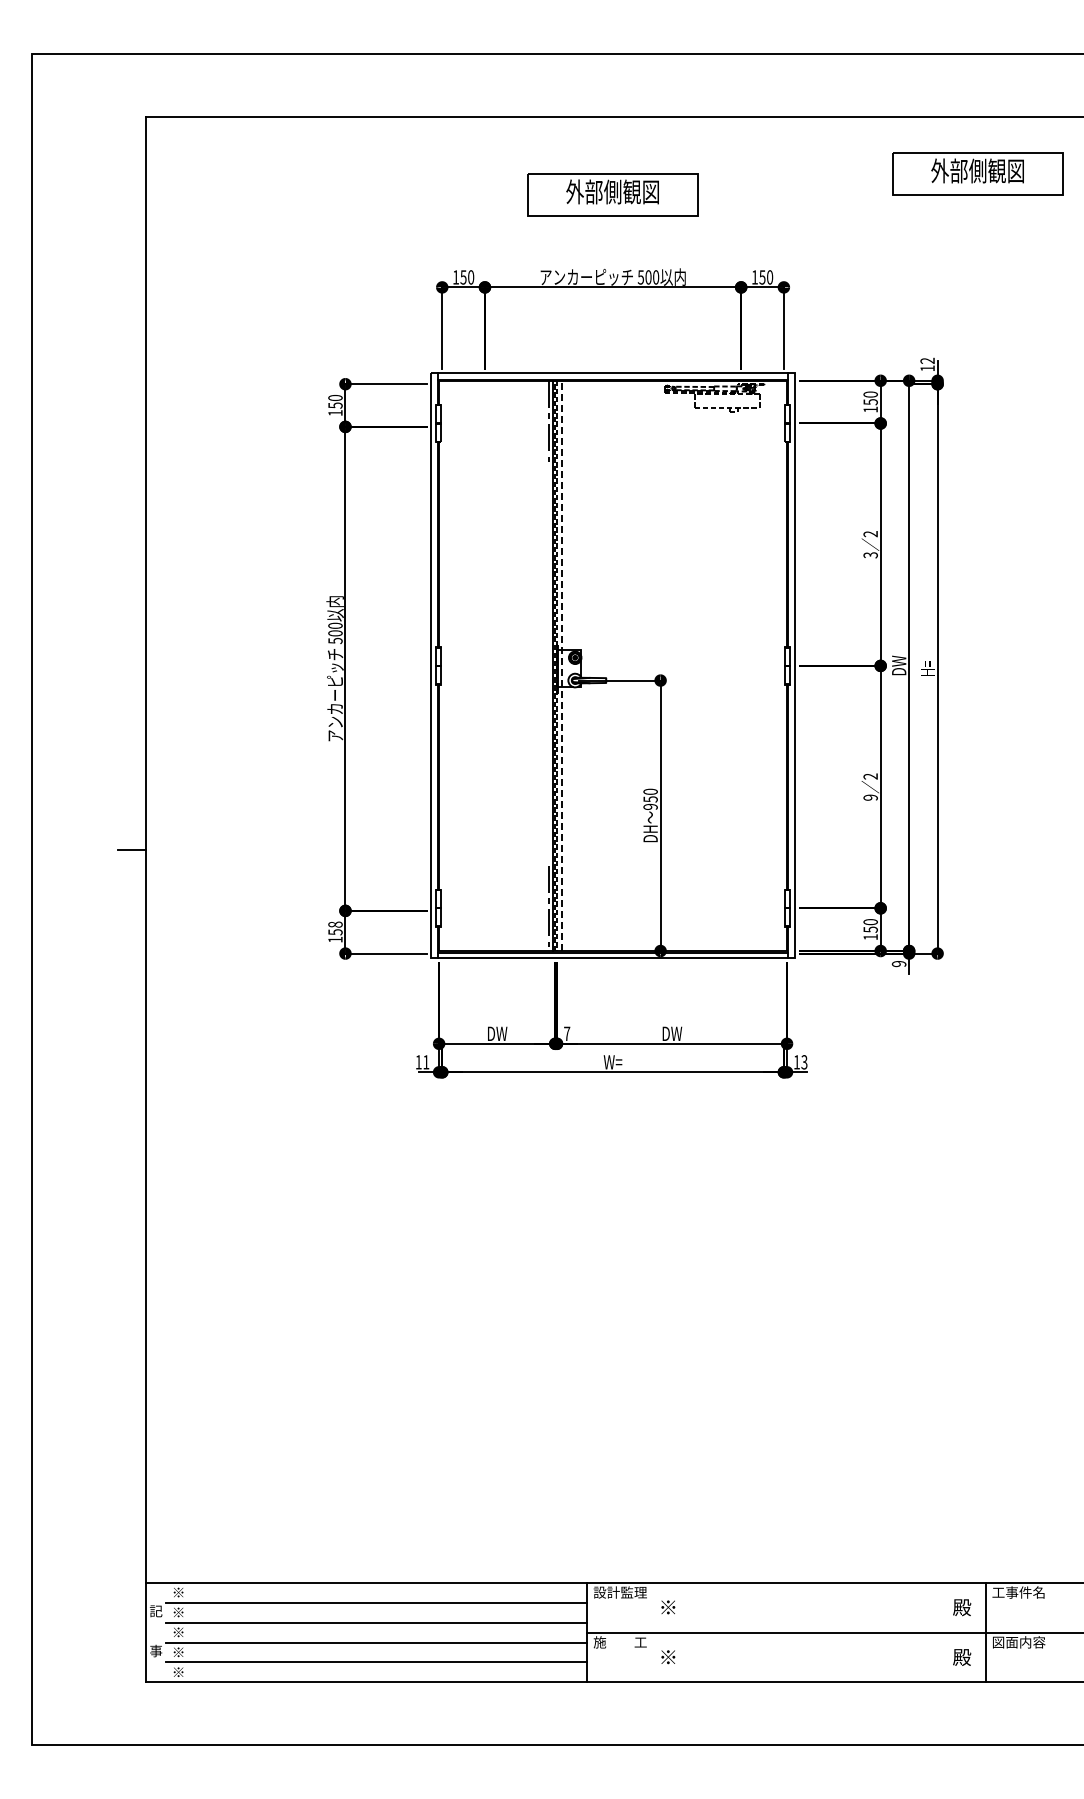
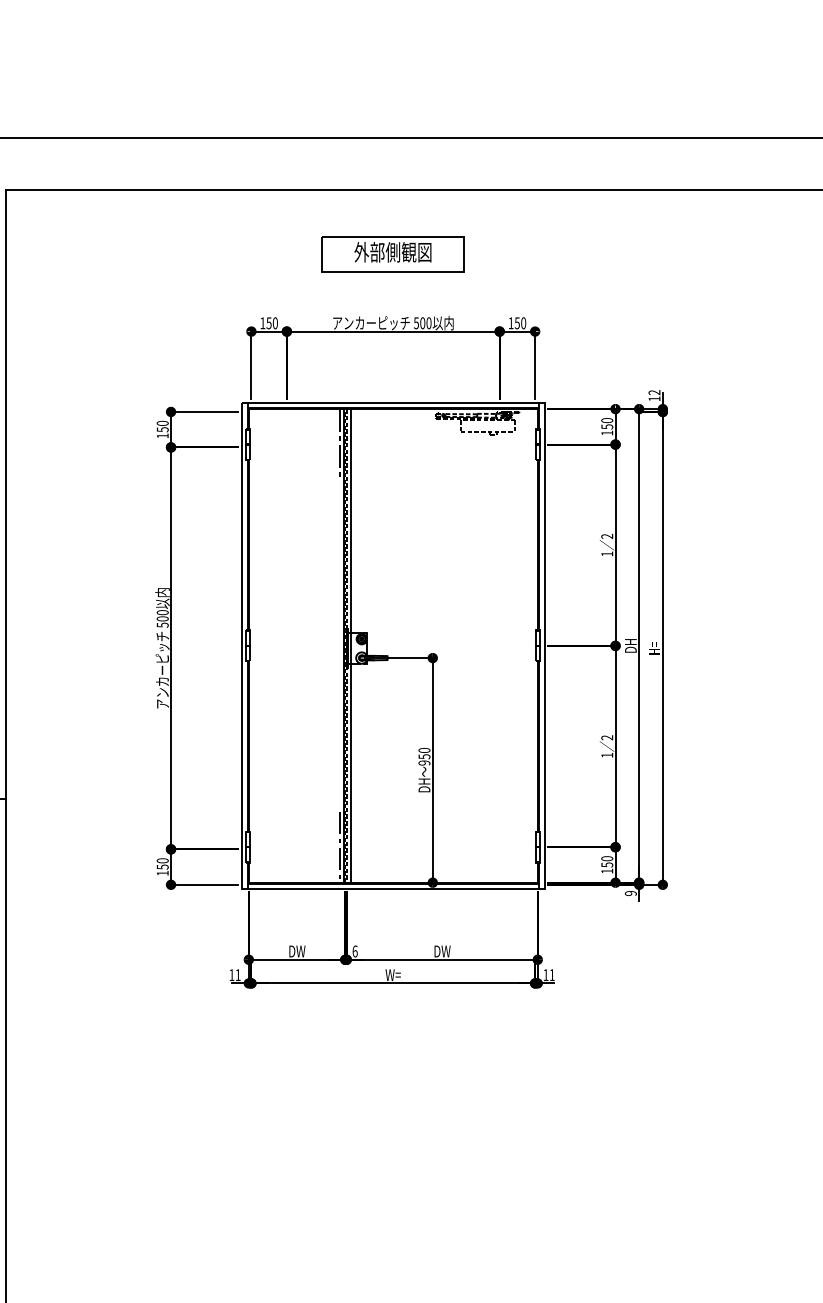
part: (977, 173) -> (695, 236), removed
text: (870, 555) -> (607, 554), 3 -> 1
line: (561, 665) -> (350, 645), dashed -> solid
text: (899, 665) -> (631, 645), DW -> DH
text: (870, 797) -> (607, 755), 9 -> 1
text: (335, 924) -> (162, 860), 158 -> 150
text: (567, 1033) -> (355, 951), 7 -> 6
text: (804, 1062) -> (552, 975), 13 -> 11

